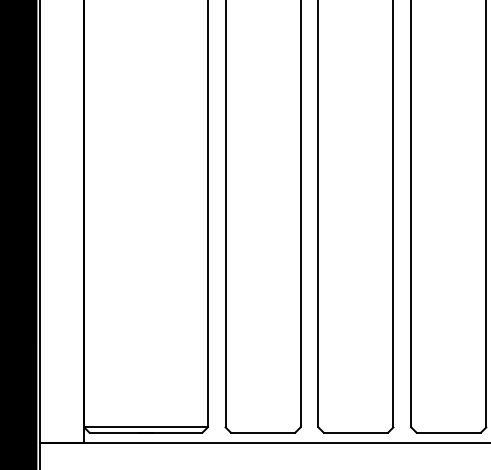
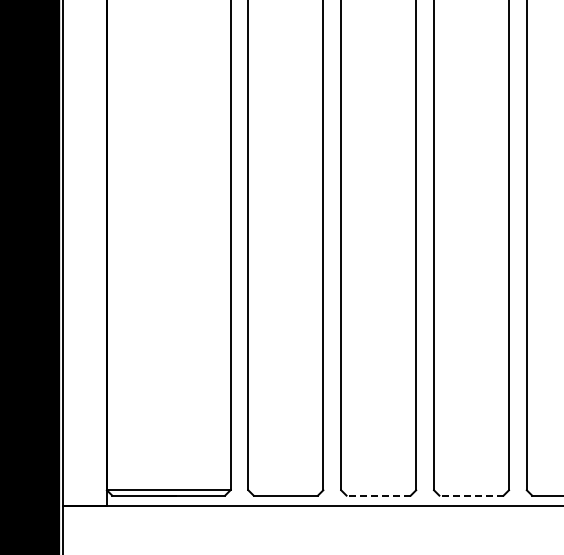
line: (355, 432) -> (378, 495), solid -> dashed
line: (448, 432) -> (471, 495), solid -> dashed

